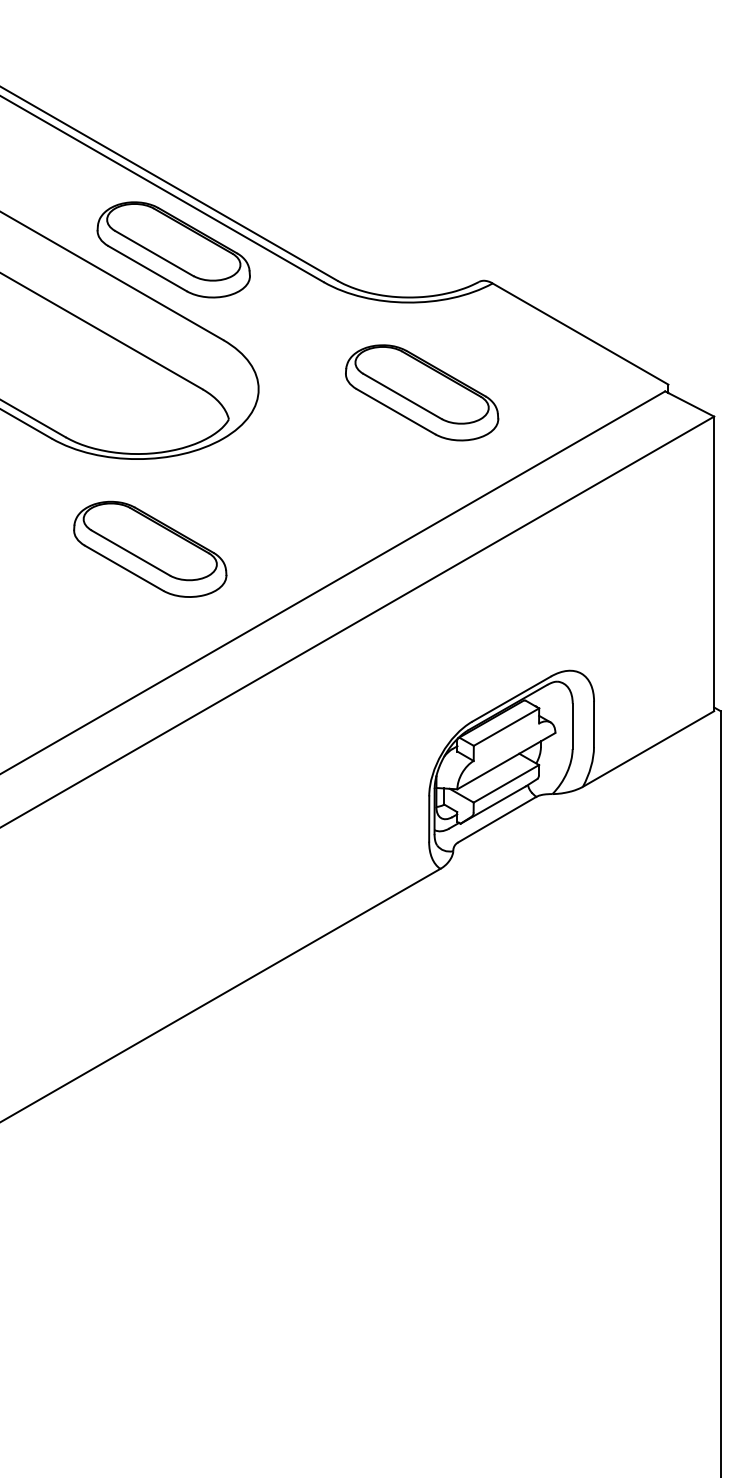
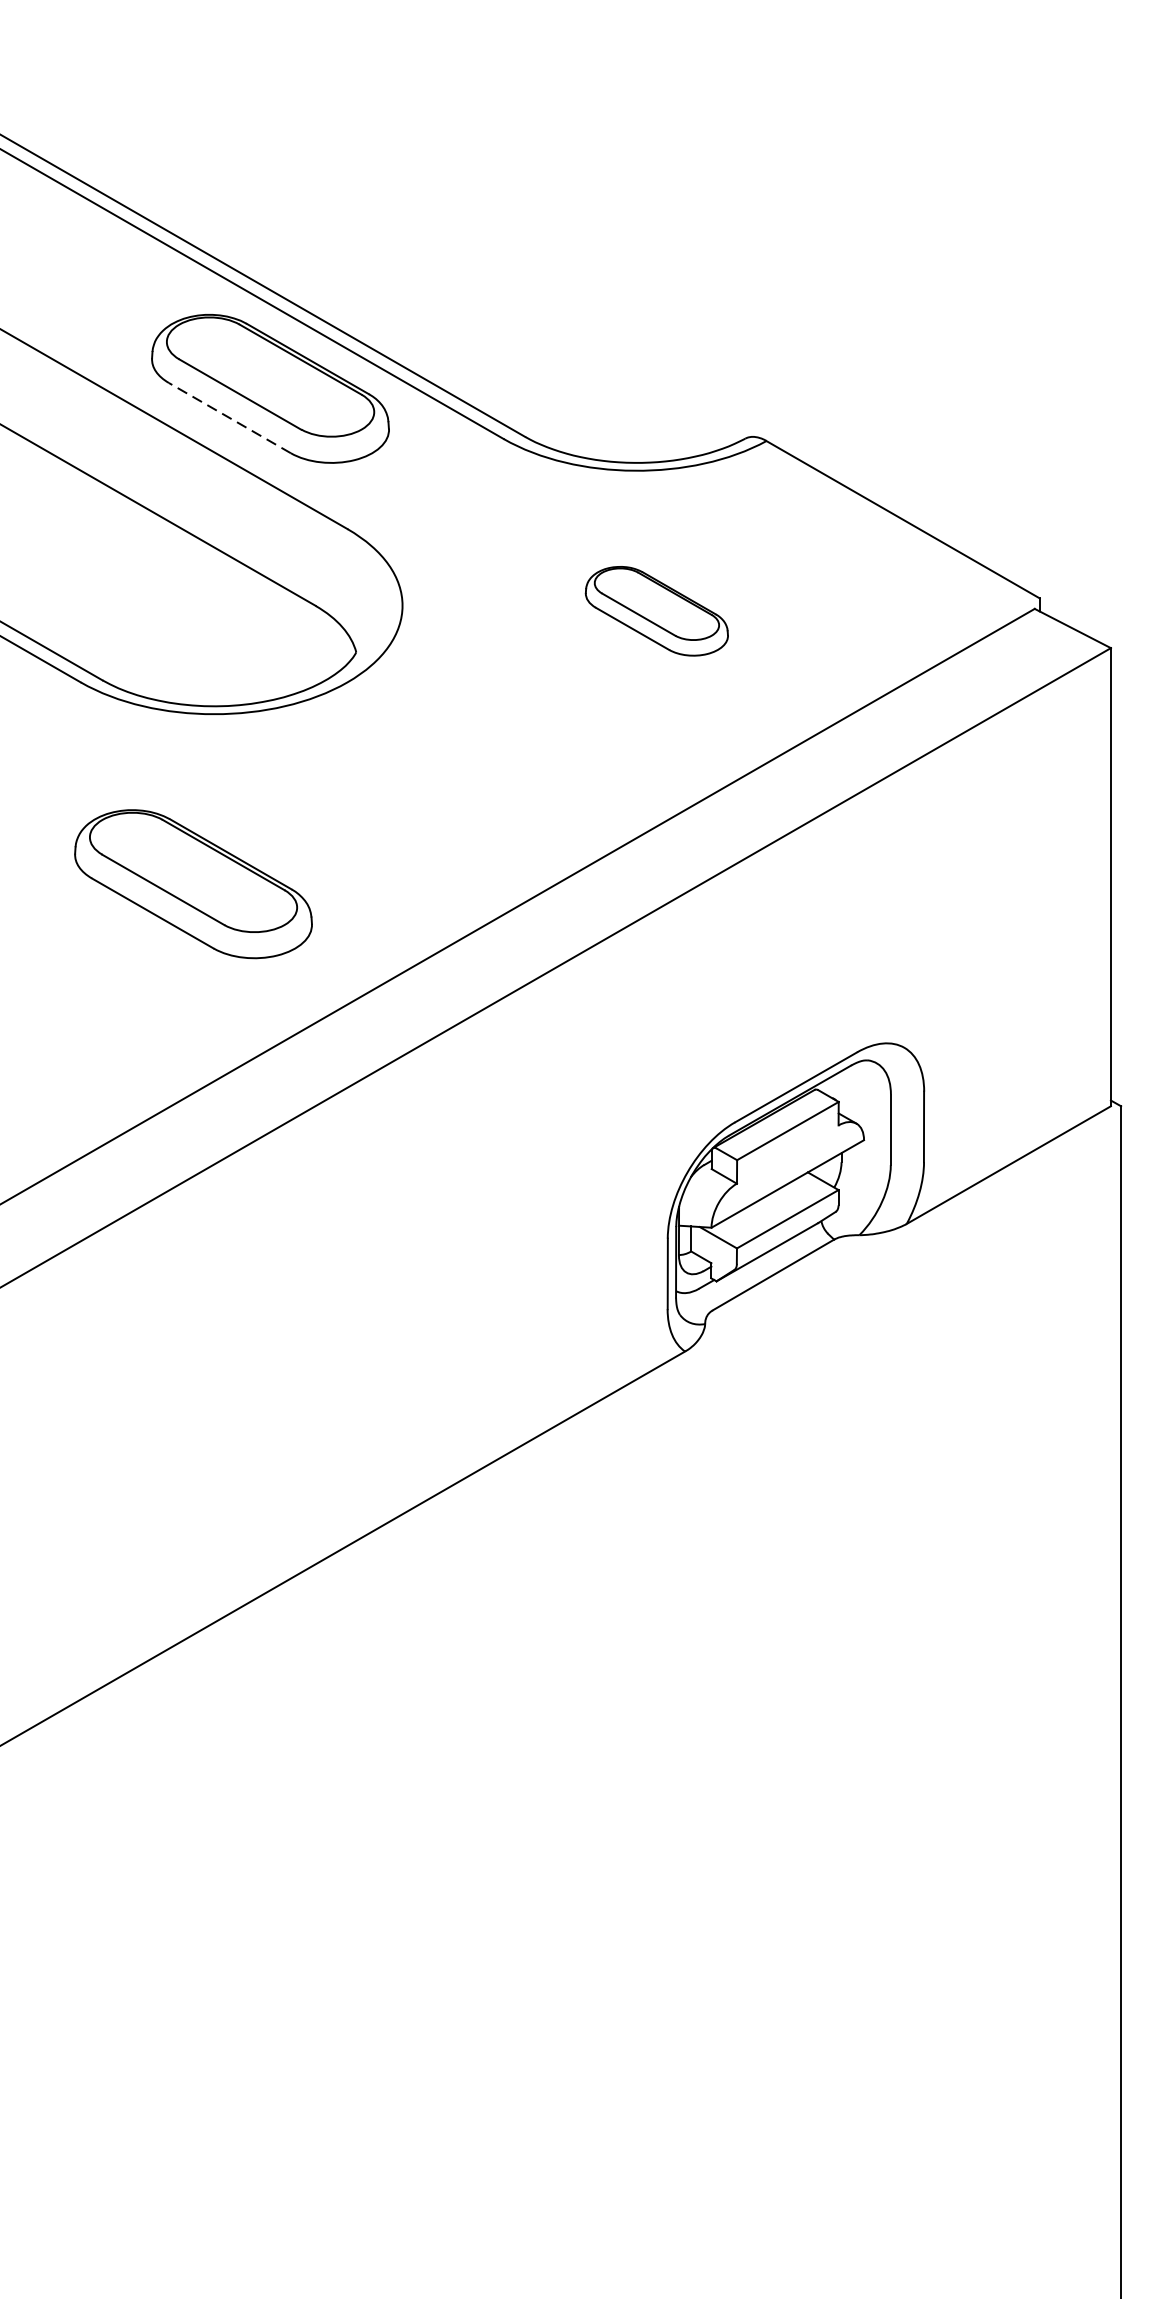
line: (147, 268) -> (229, 417), solid -> dashed
part: (422, 392) -> (657, 610), size x0.6
part: (150, 548) -> (193, 882), moved

